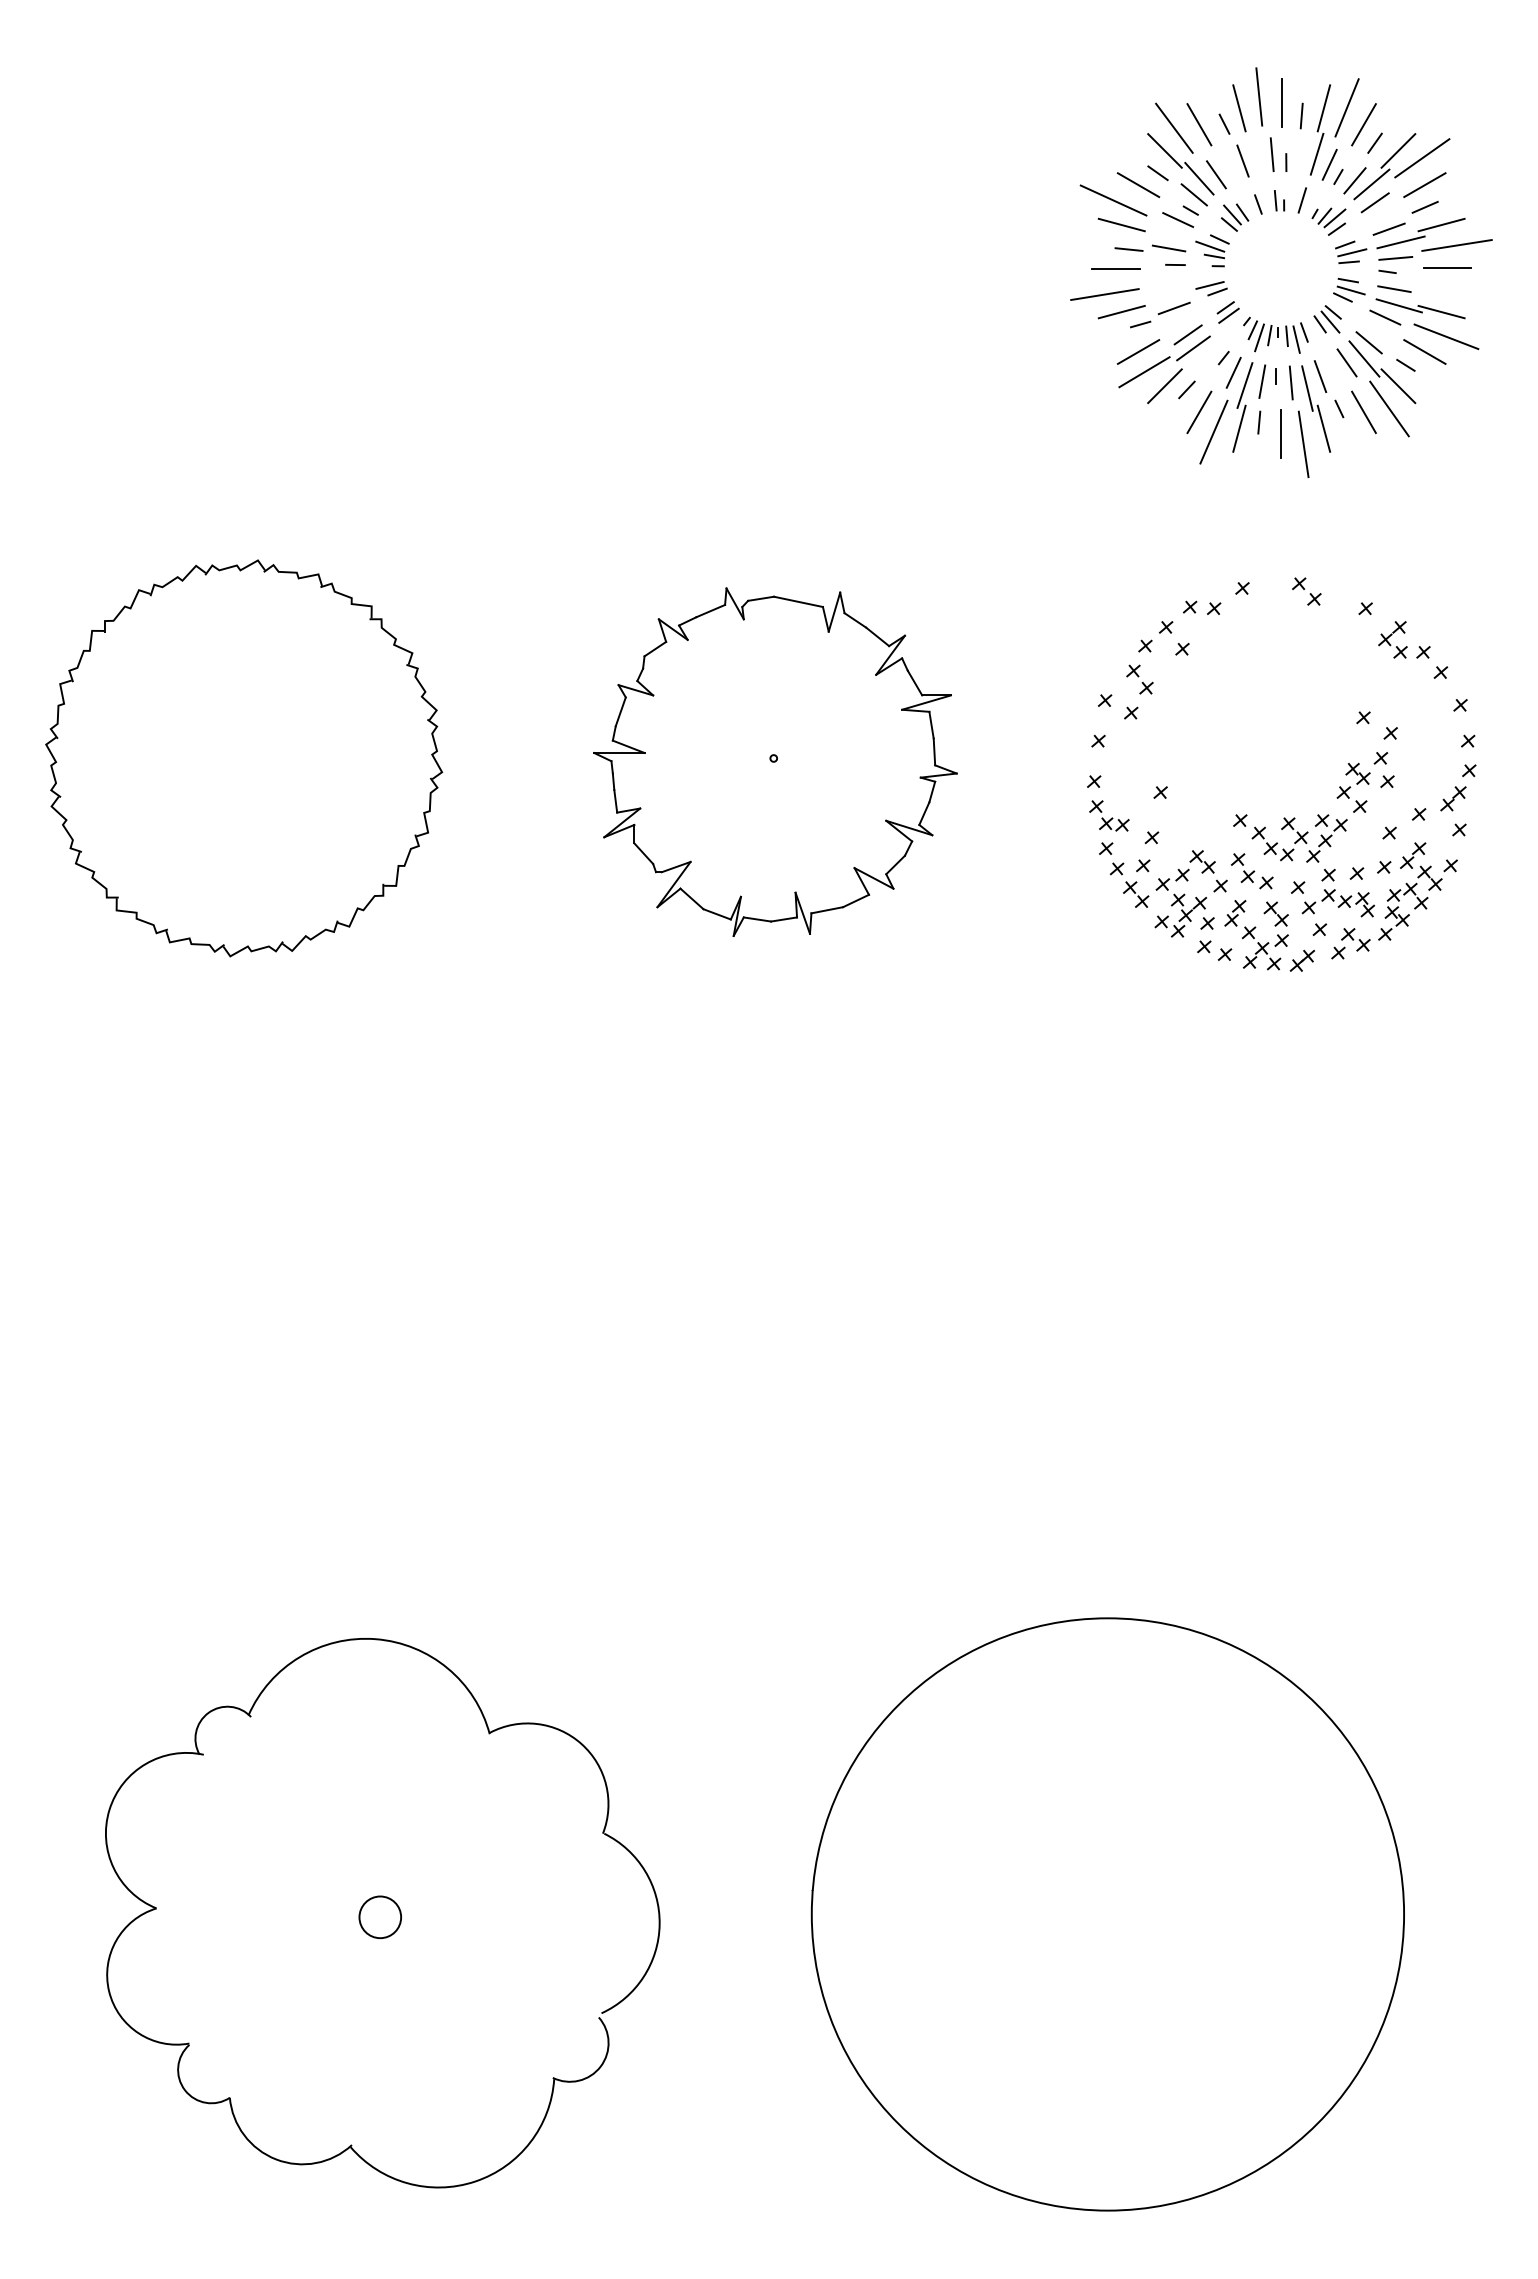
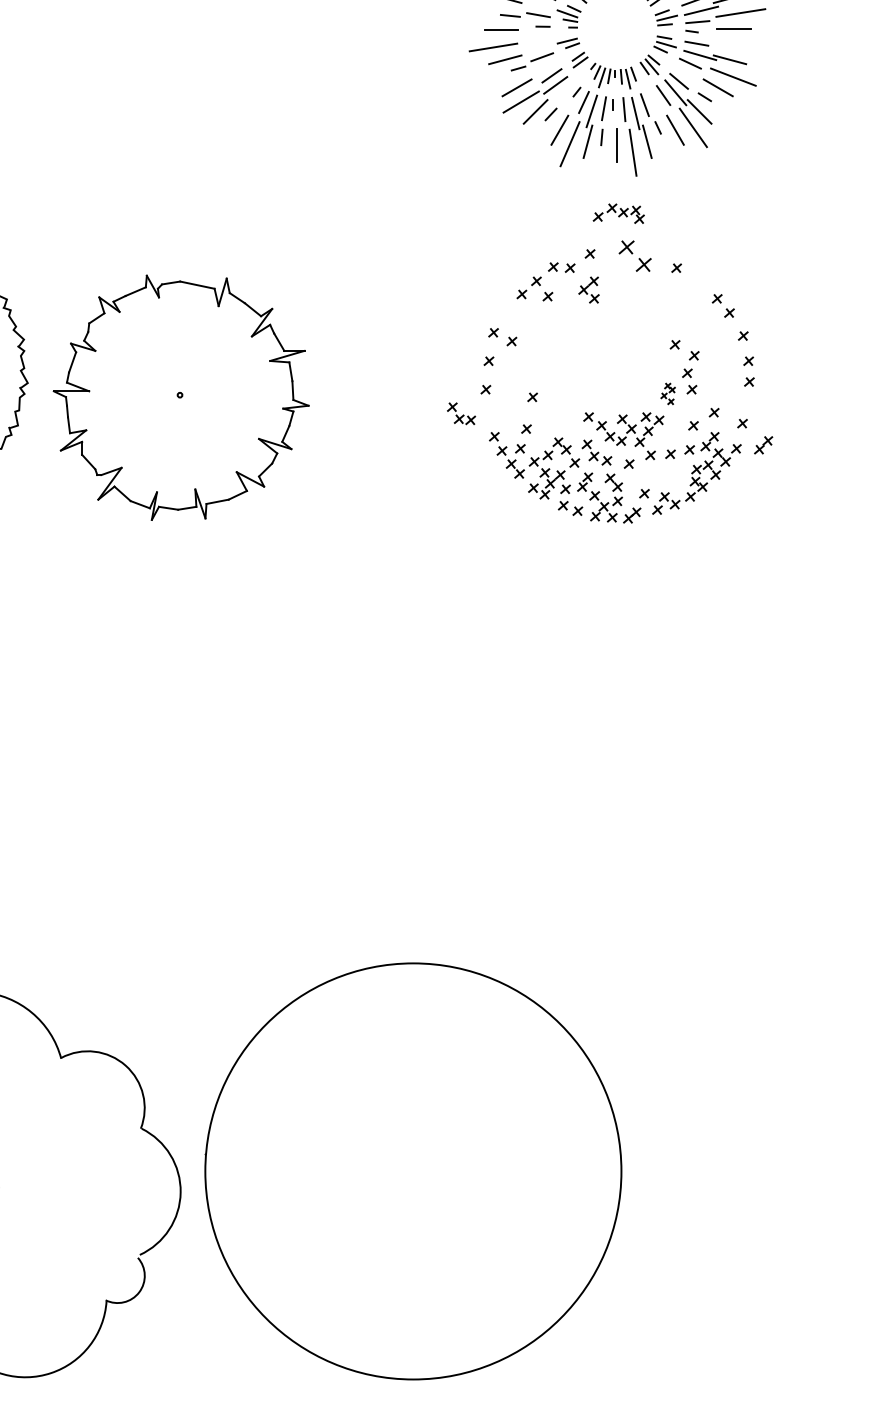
part: (1306, 591) -> (635, 256), size x1.6
part: (1392, 639) -> (588, 289), moved
part: (1139, 679) -> (517, 317), removed
part: (775, 761) -> (181, 397), moved
part: (1353, 787) -> (668, 393), size x0.6
part: (1453, 798) -> (763, 445), moved
part: (1109, 815) -> (461, 413), moved
part: (1337, 903) -> (618, 213), moved
part: (1107, 1914) -> (413, 1171), moved

